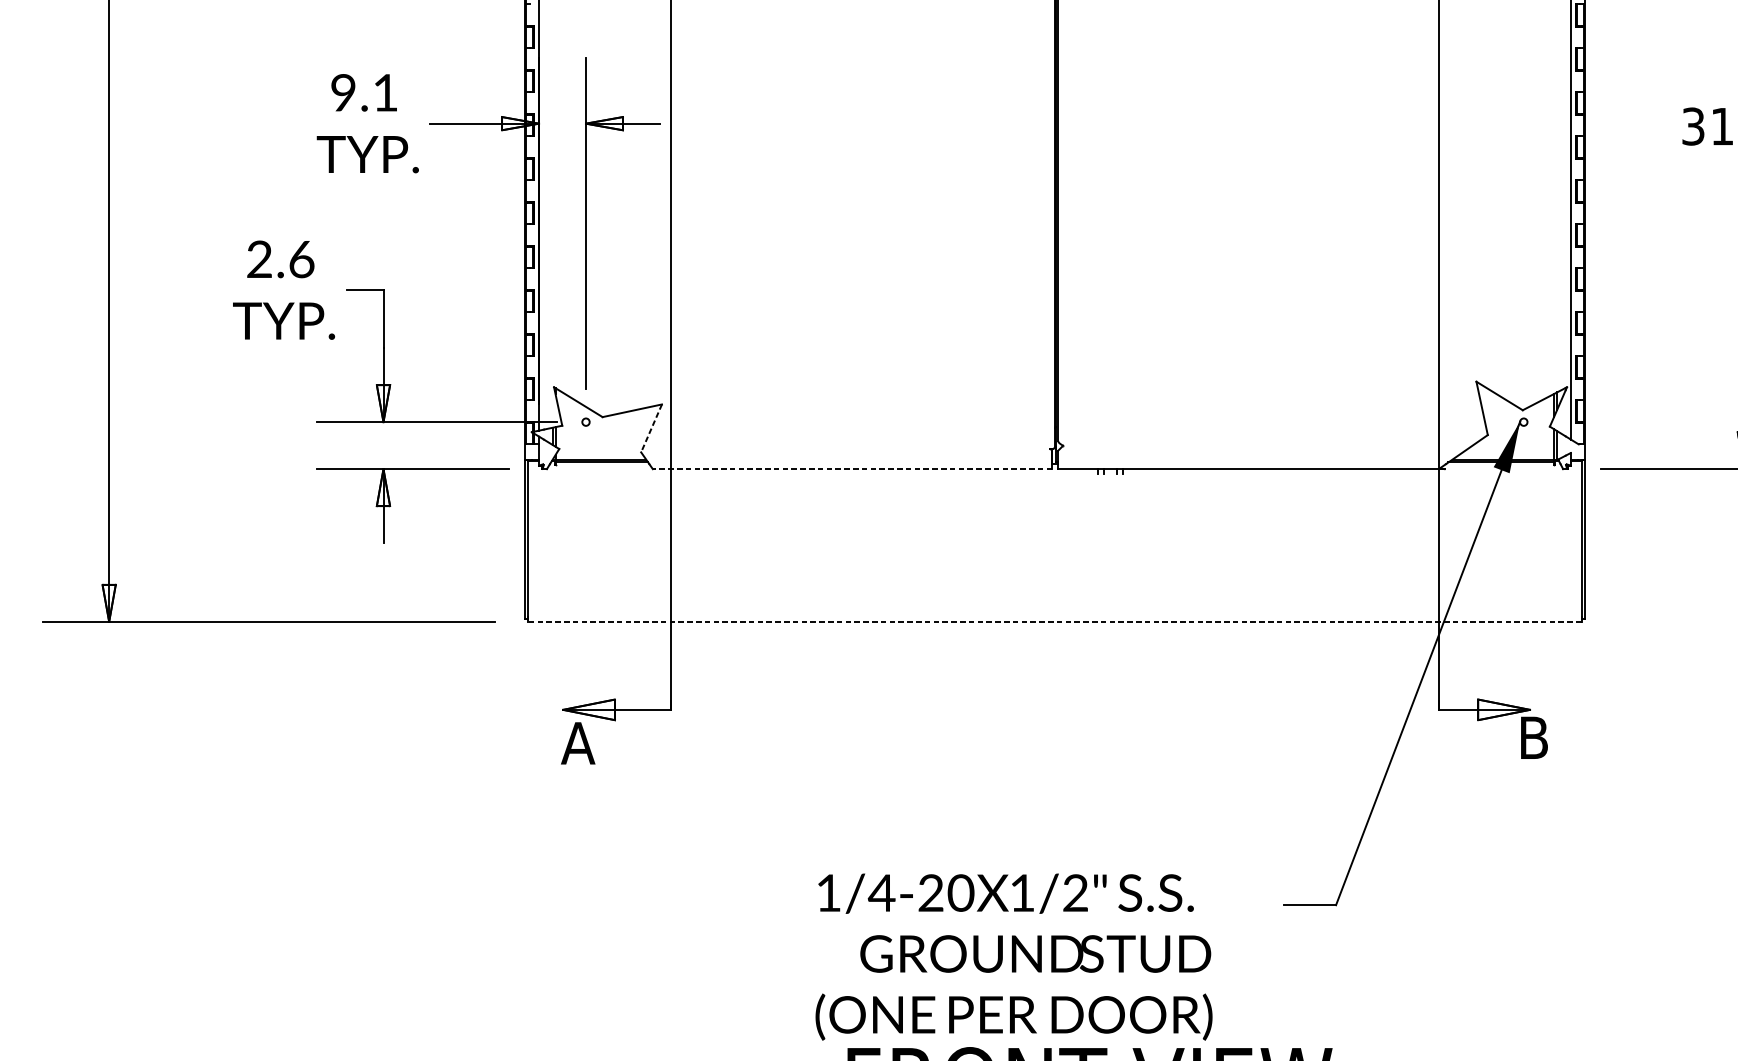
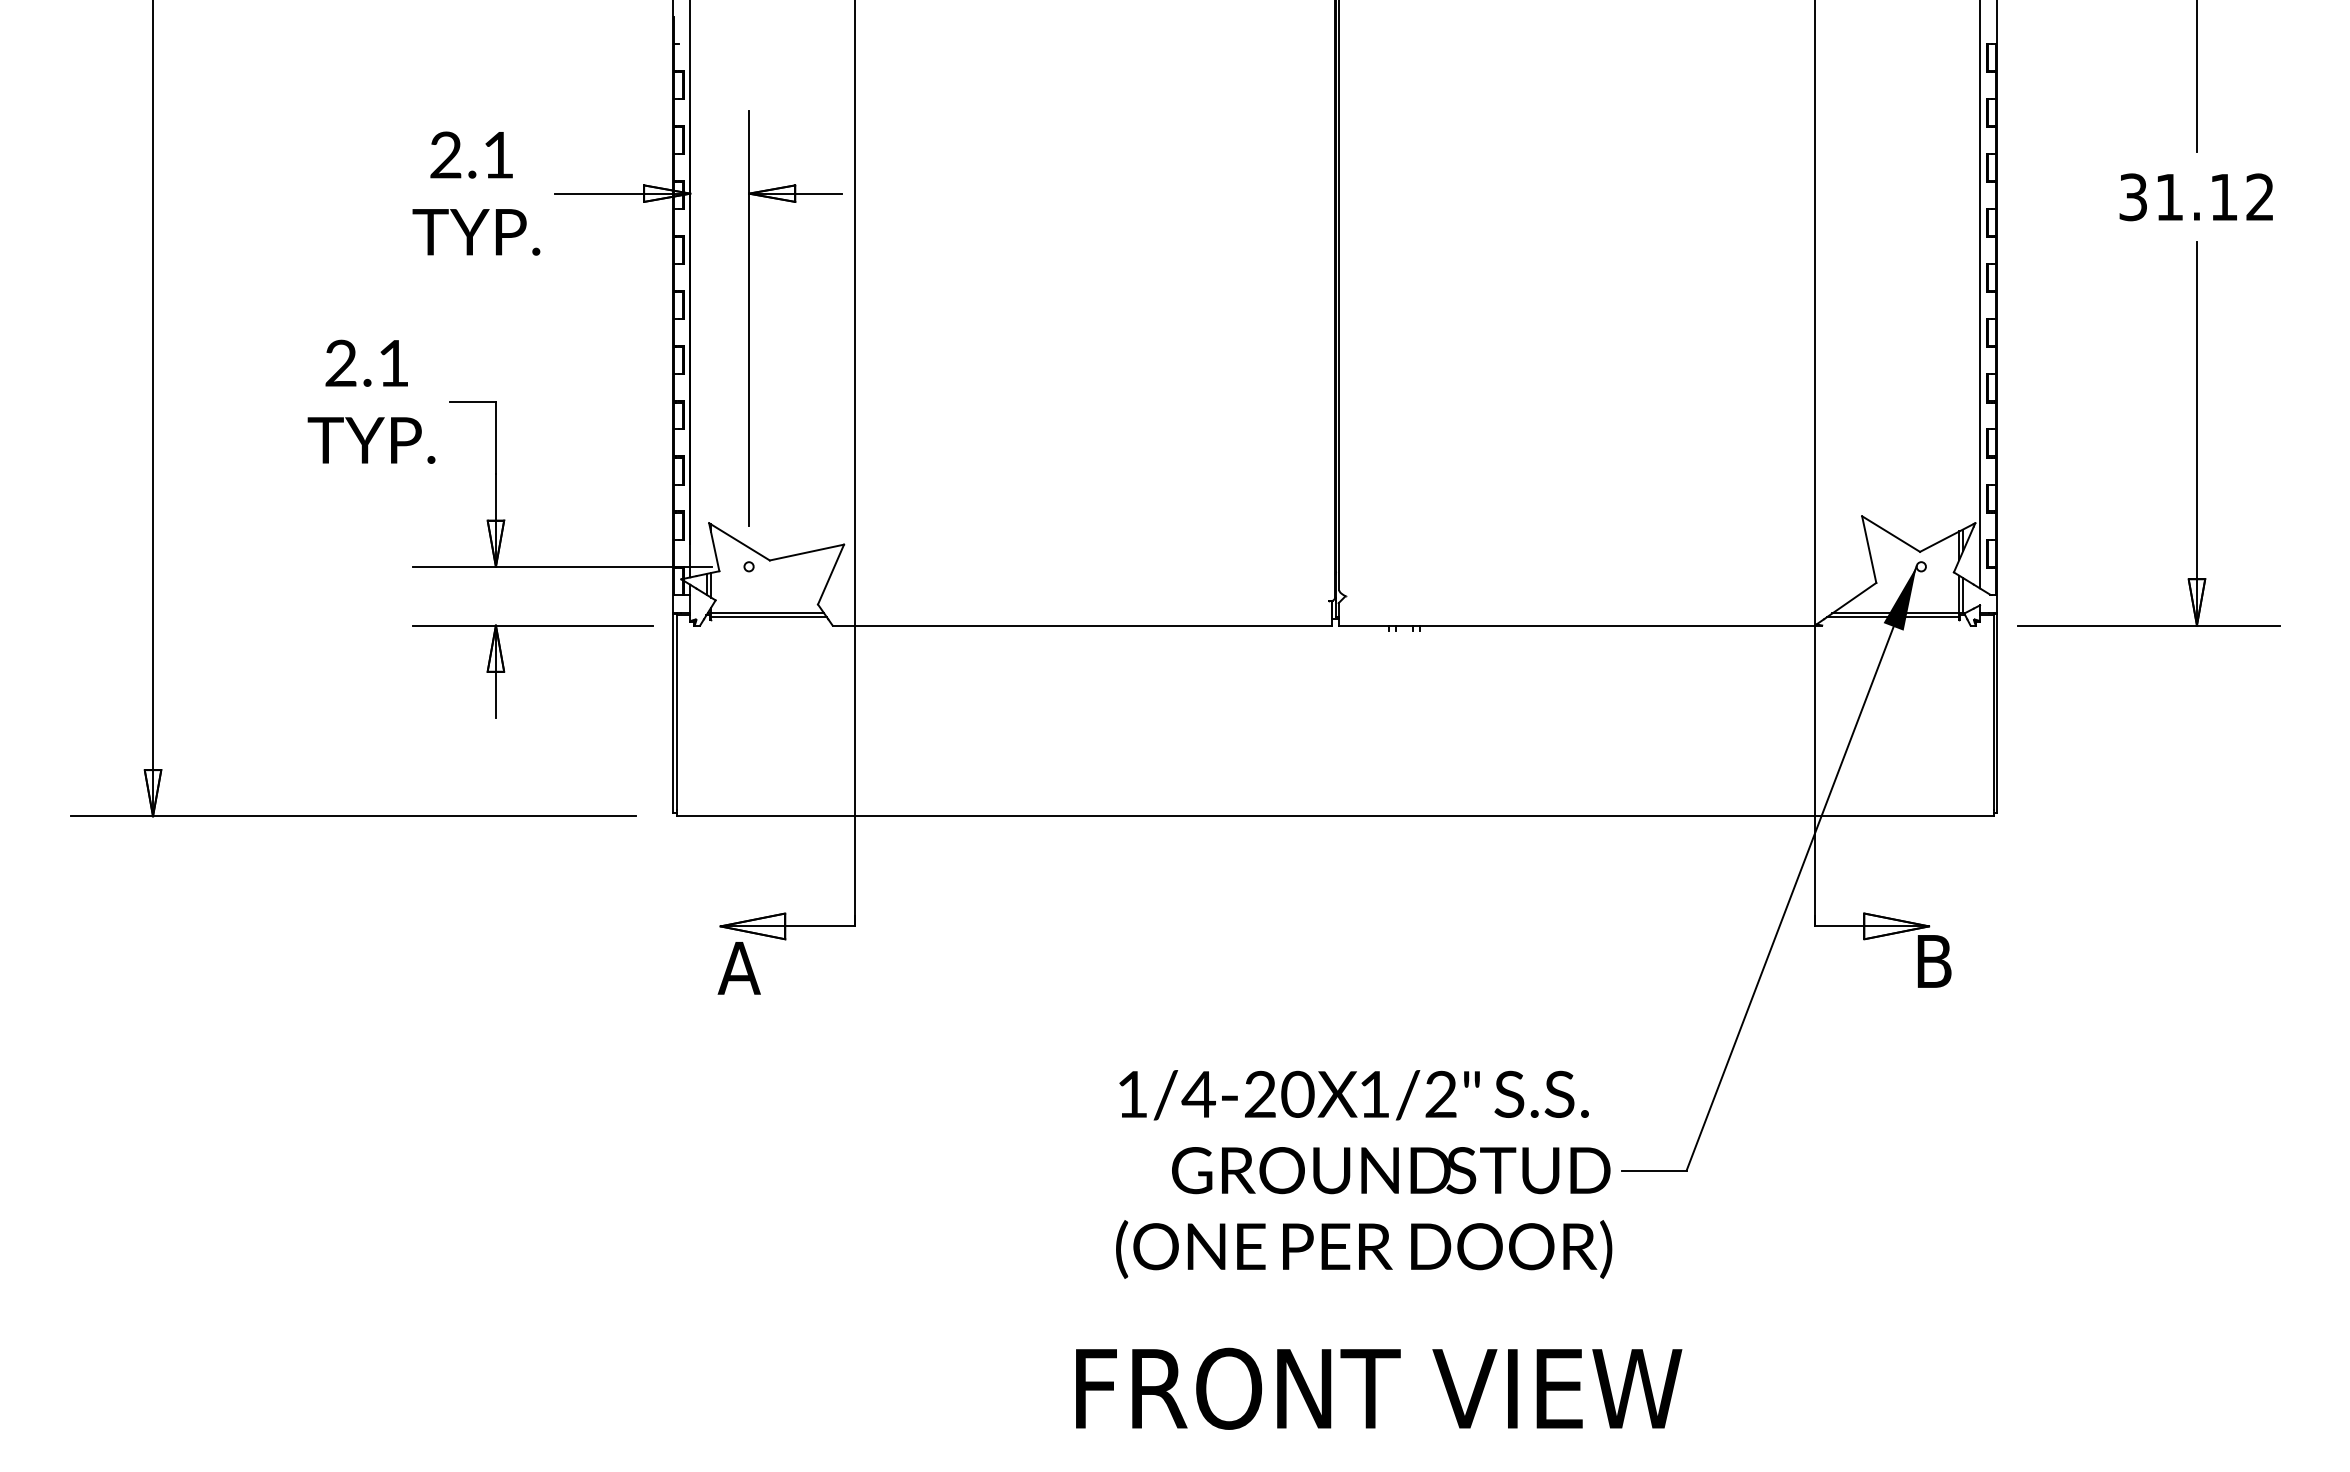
text: (343, 92) -> (445, 154), 9.1 -> 2.1
text: (301, 259) -> (393, 363), 2.6 -> 2.1
line: (651, 428) -> (831, 574), dashed -> solid
line: (852, 469) -> (1082, 625), dashed -> solid
line: (1054, 621) -> (1334, 816), dashed -> solid
text: (1014, 957) -> (1364, 1174), moved

